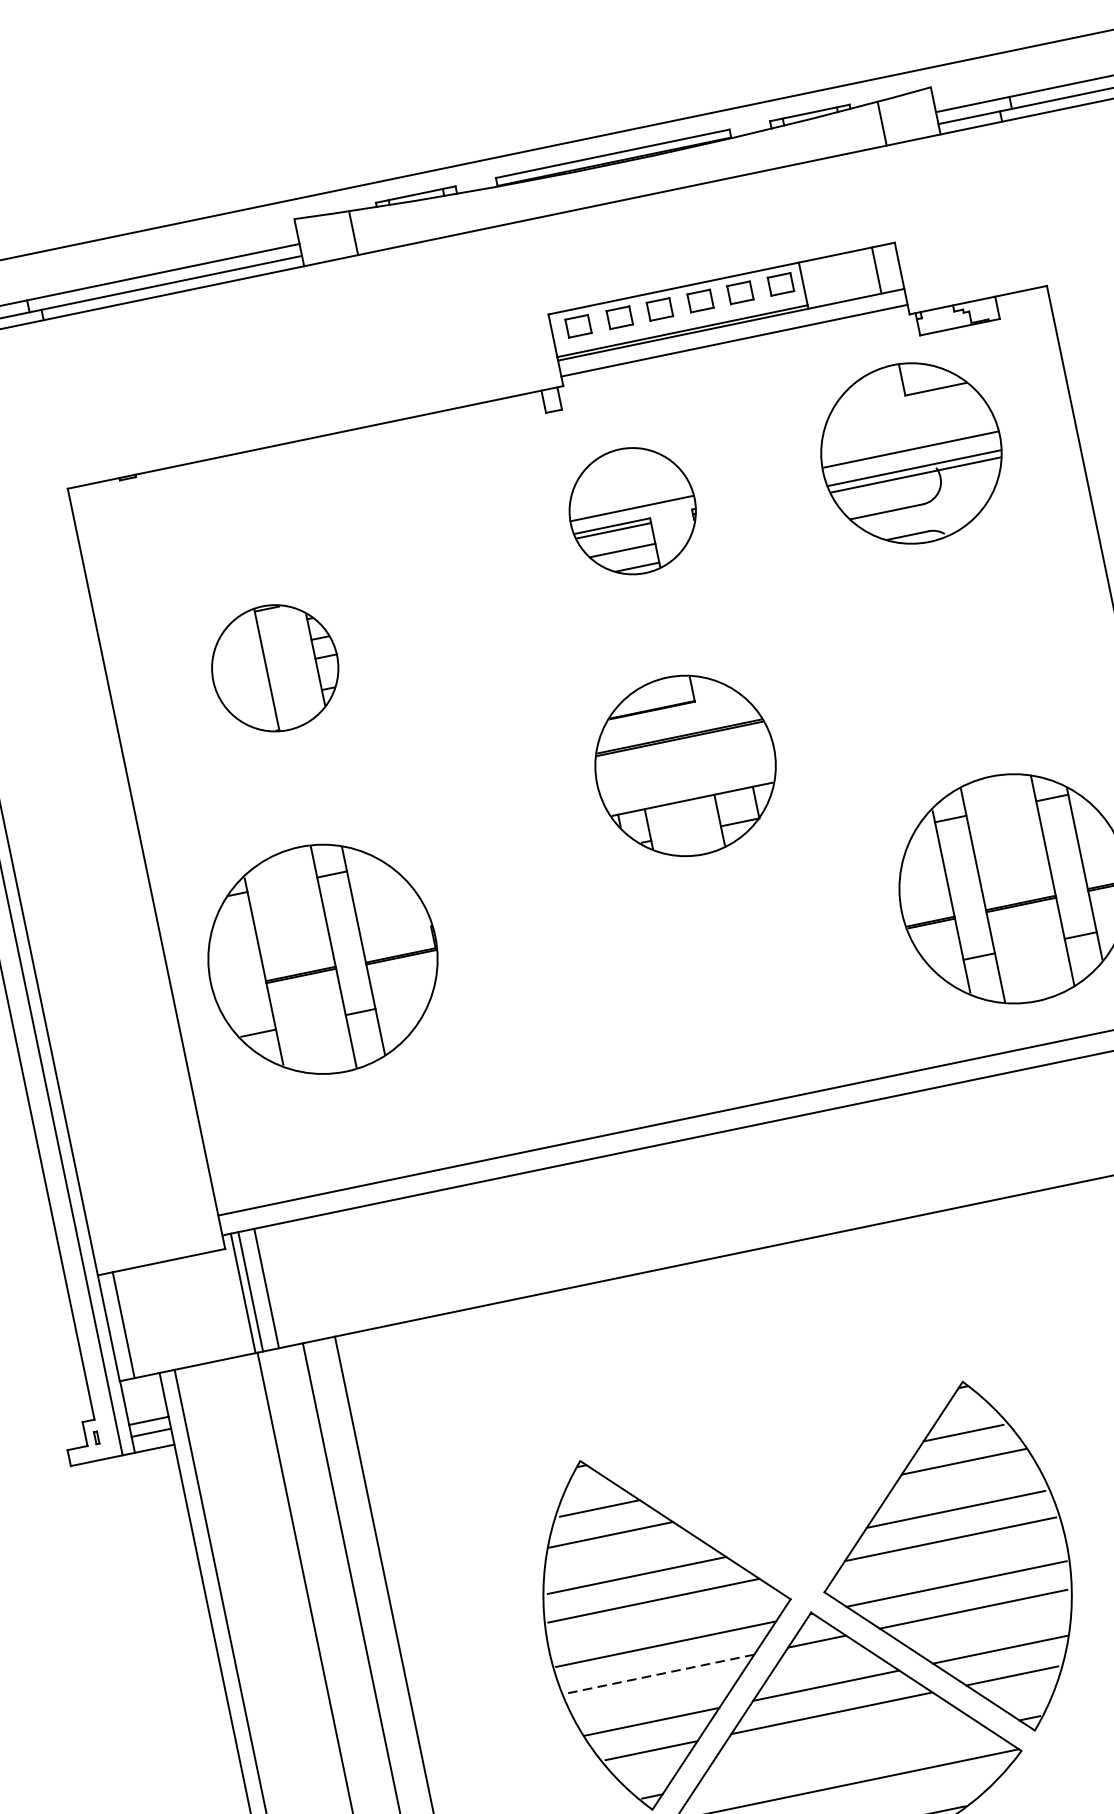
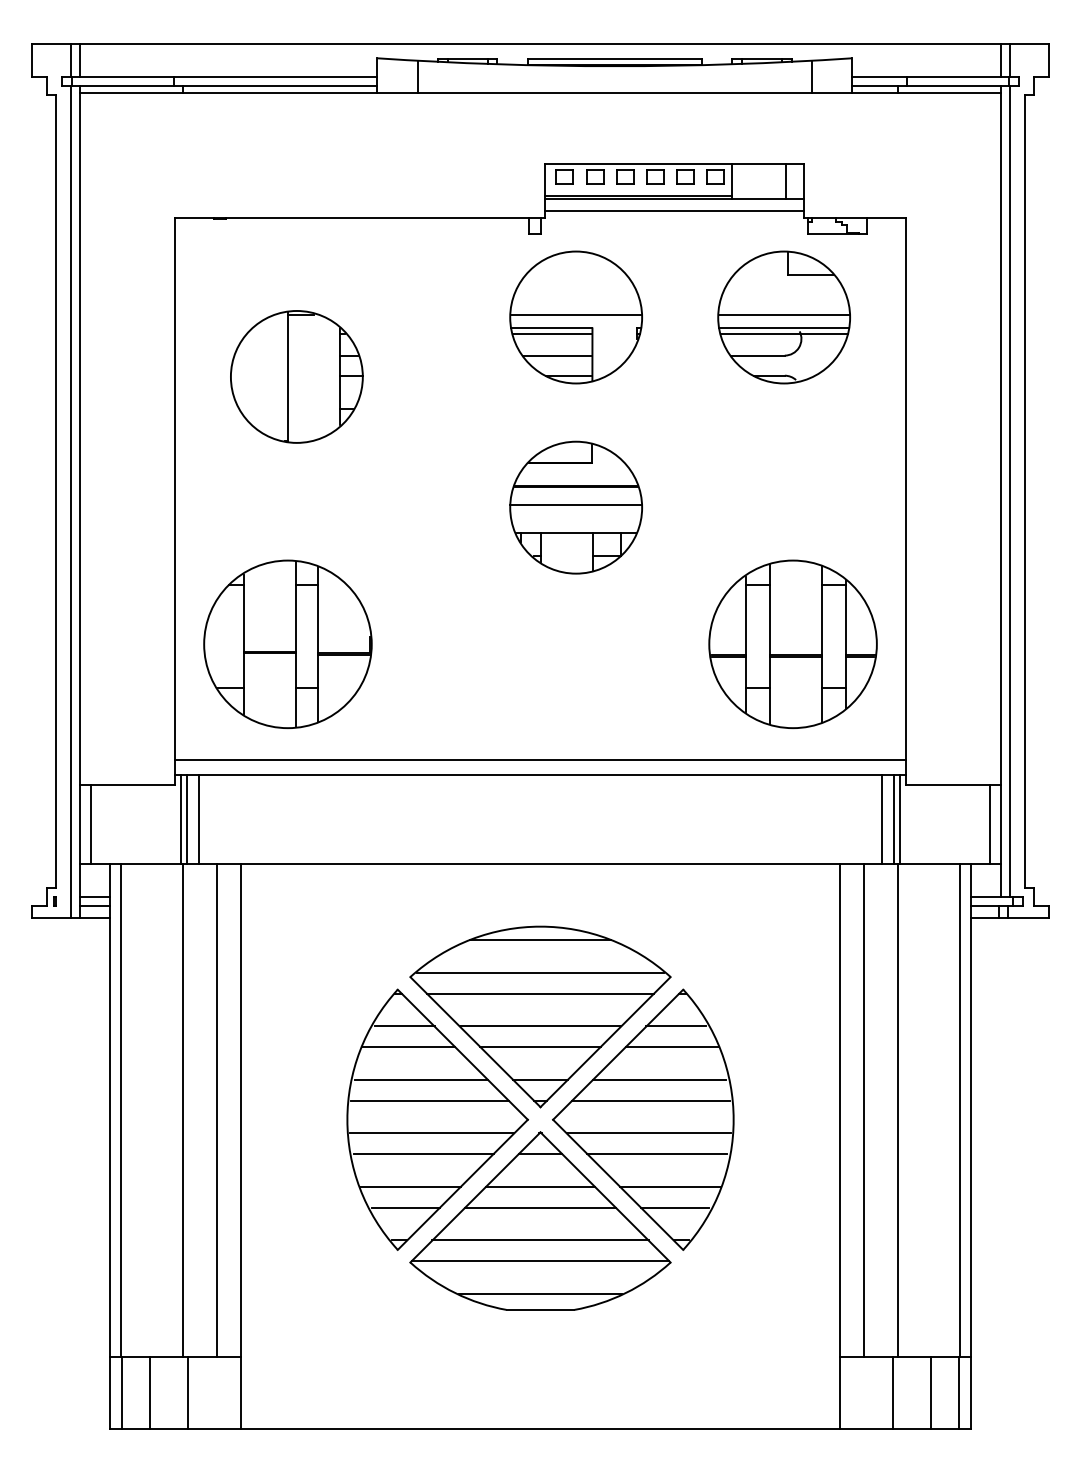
part: (631, 511) -> (575, 317), size x1.43
part: (274, 667) -> (296, 376), size x1.43
line: (684, 763) -> (575, 505), added
part: (322, 958) -> (287, 643), moved
part: (778, 1457) -> (540, 1016), added
line: (660, 1674) -> (423, 1154), dashed -> solid
line: (841, 1757) -> (540, 1240), added

